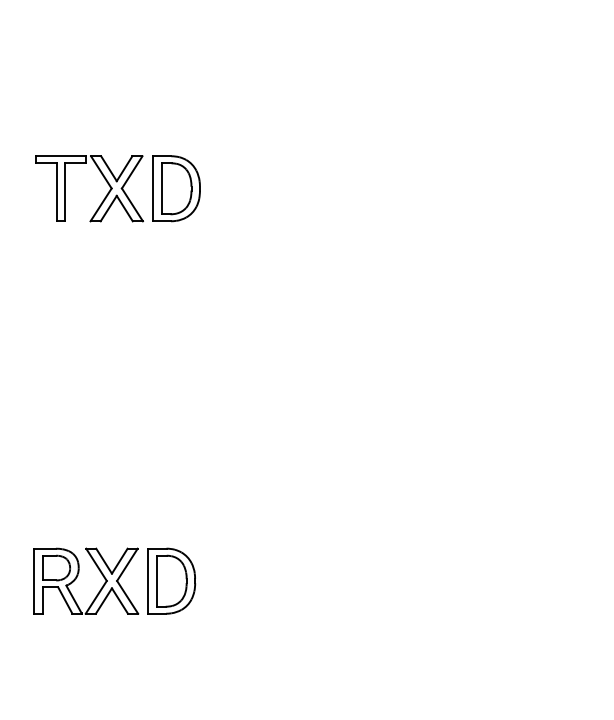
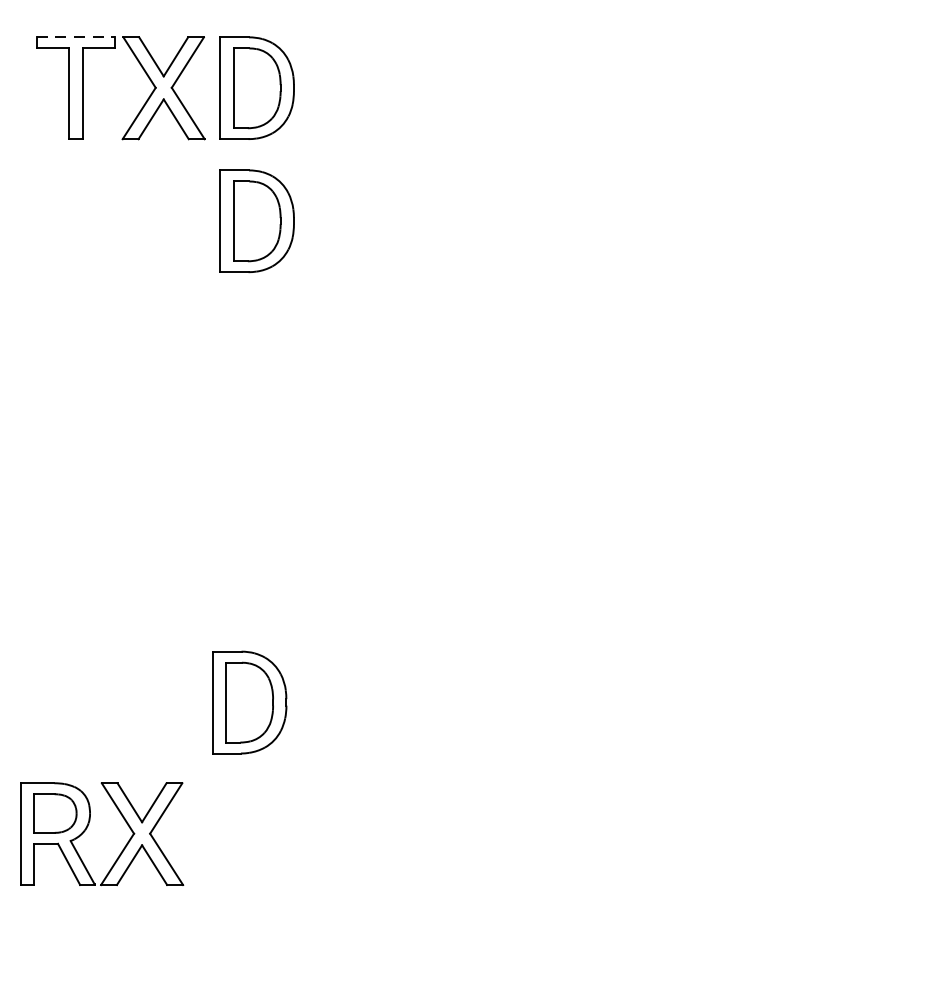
line: (61, 156) -> (77, 37), solid -> dashed
part: (176, 273) -> (257, 220), added
part: (78, 575) -> (89, 825), moved

